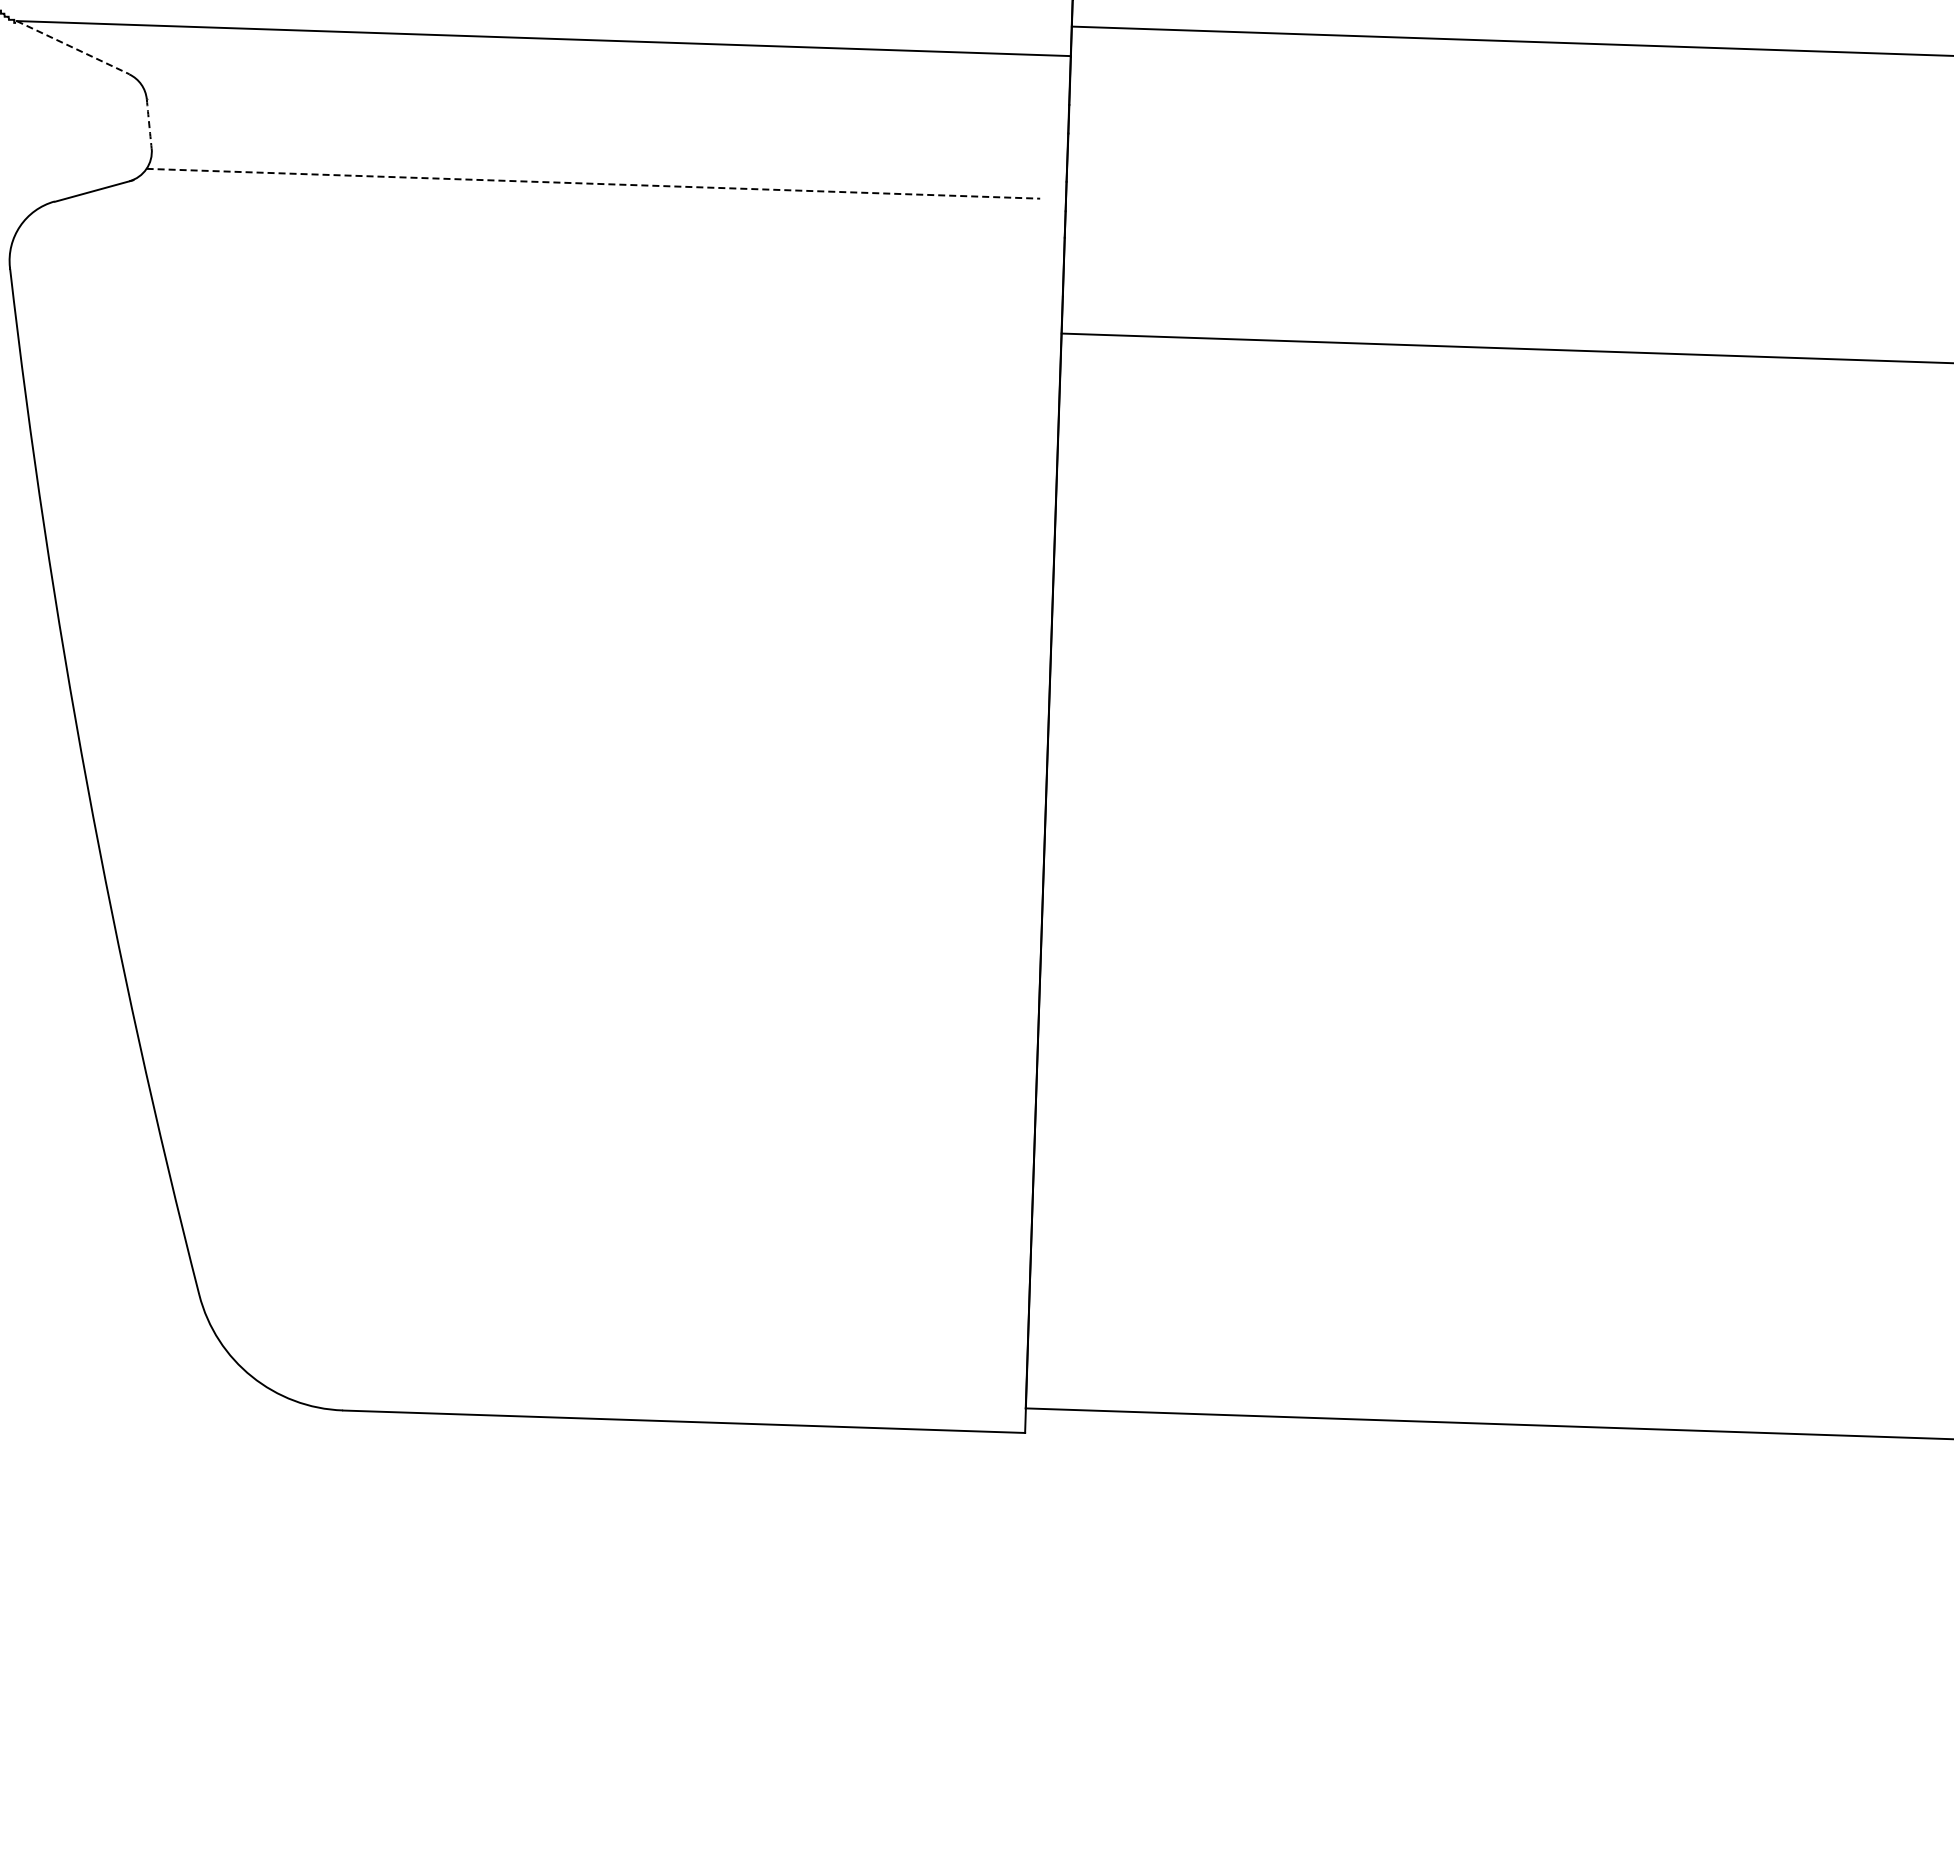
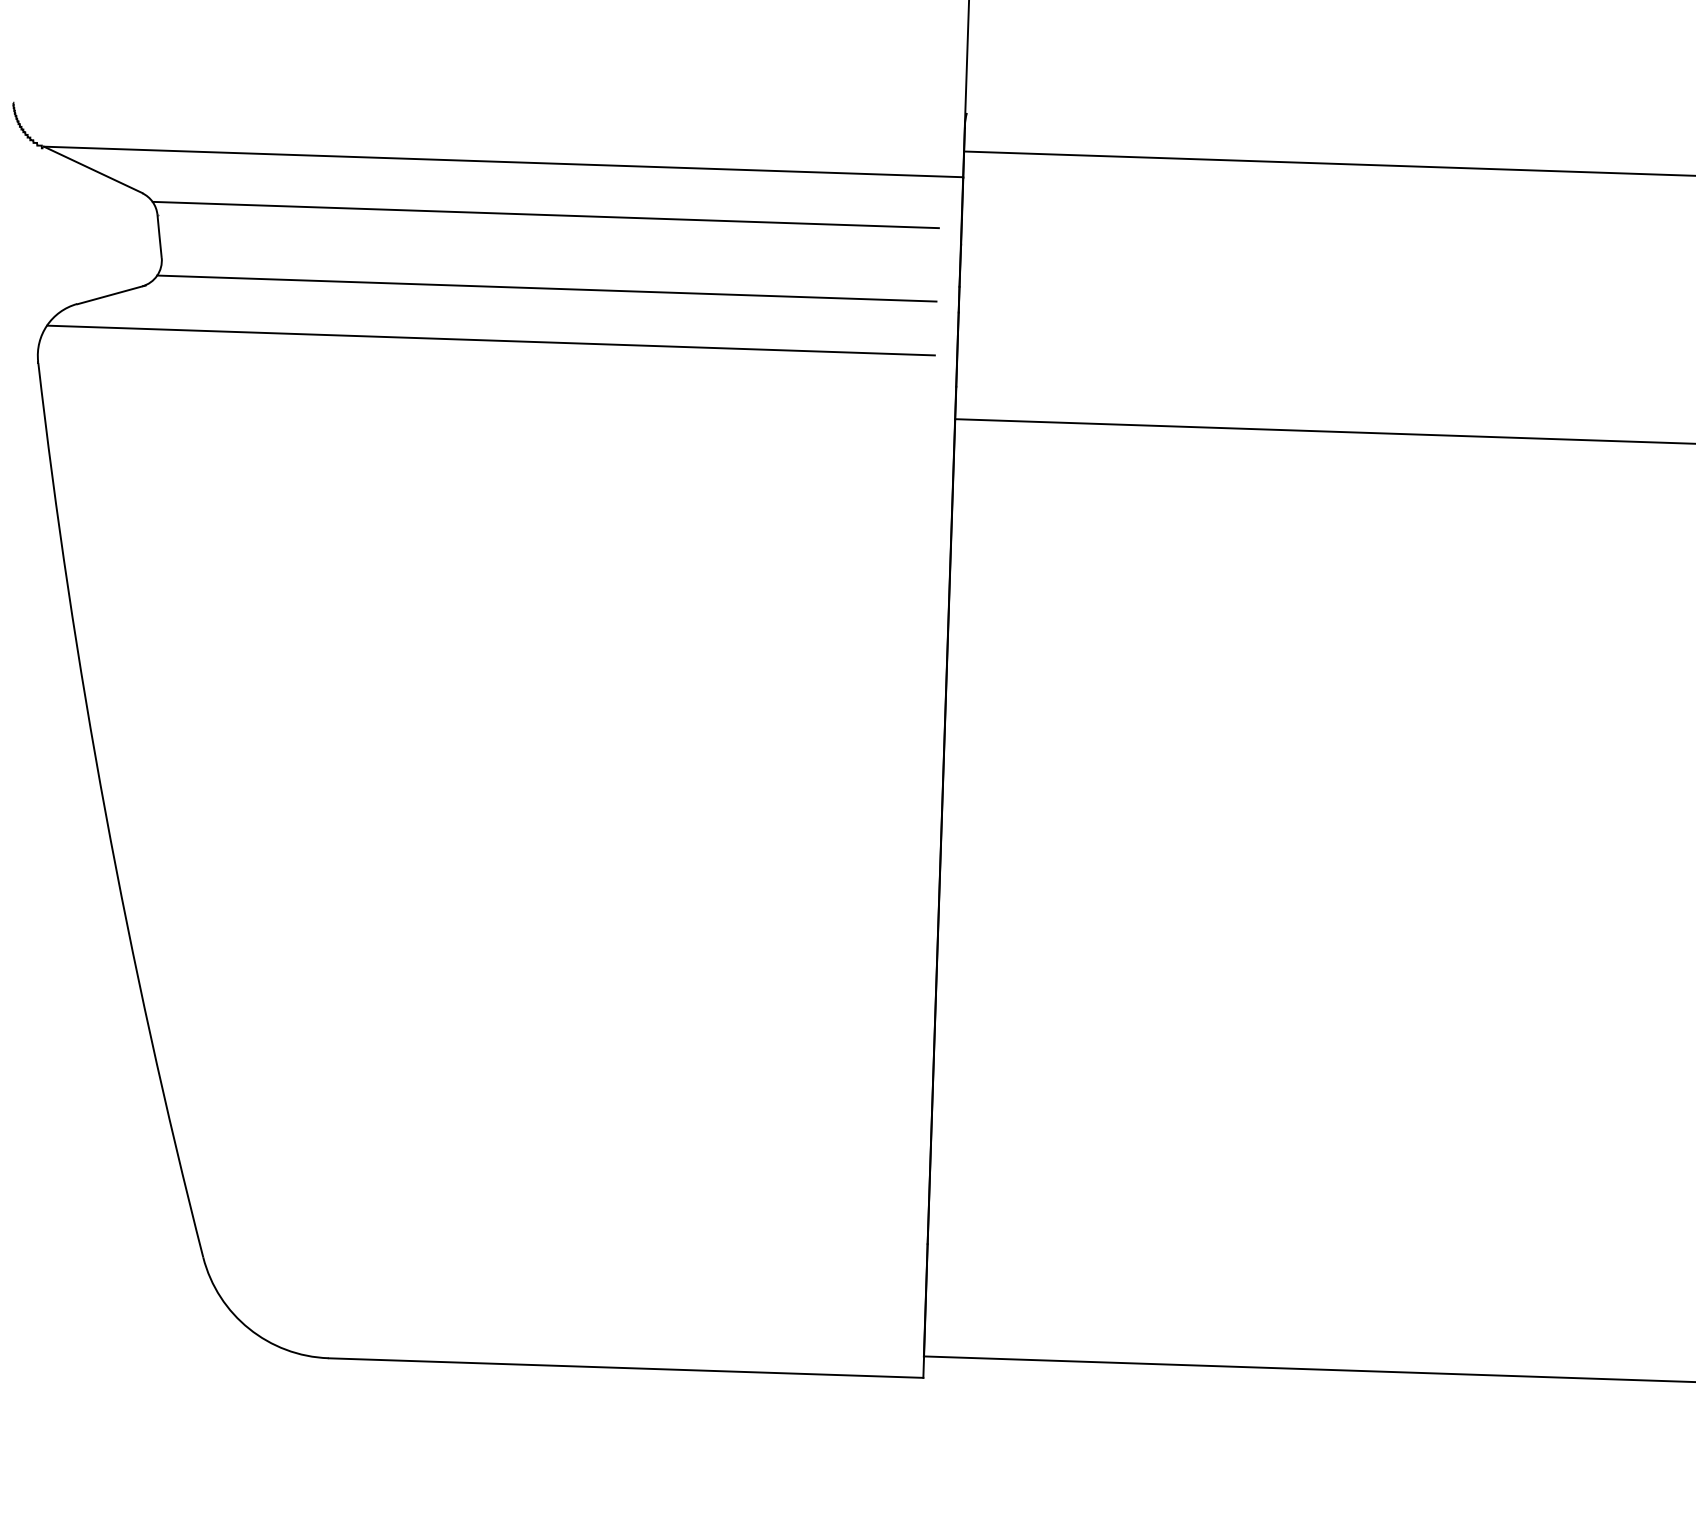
line: (73, 47) -> (93, 169), dashed -> solid
line: (591, 99) -> (545, 215), added
arc: (149, 123) -> (159, 236), dashed -> solid
line: (593, 183) -> (546, 288), dashed -> solid
line: (529, 243) -> (491, 340), added

